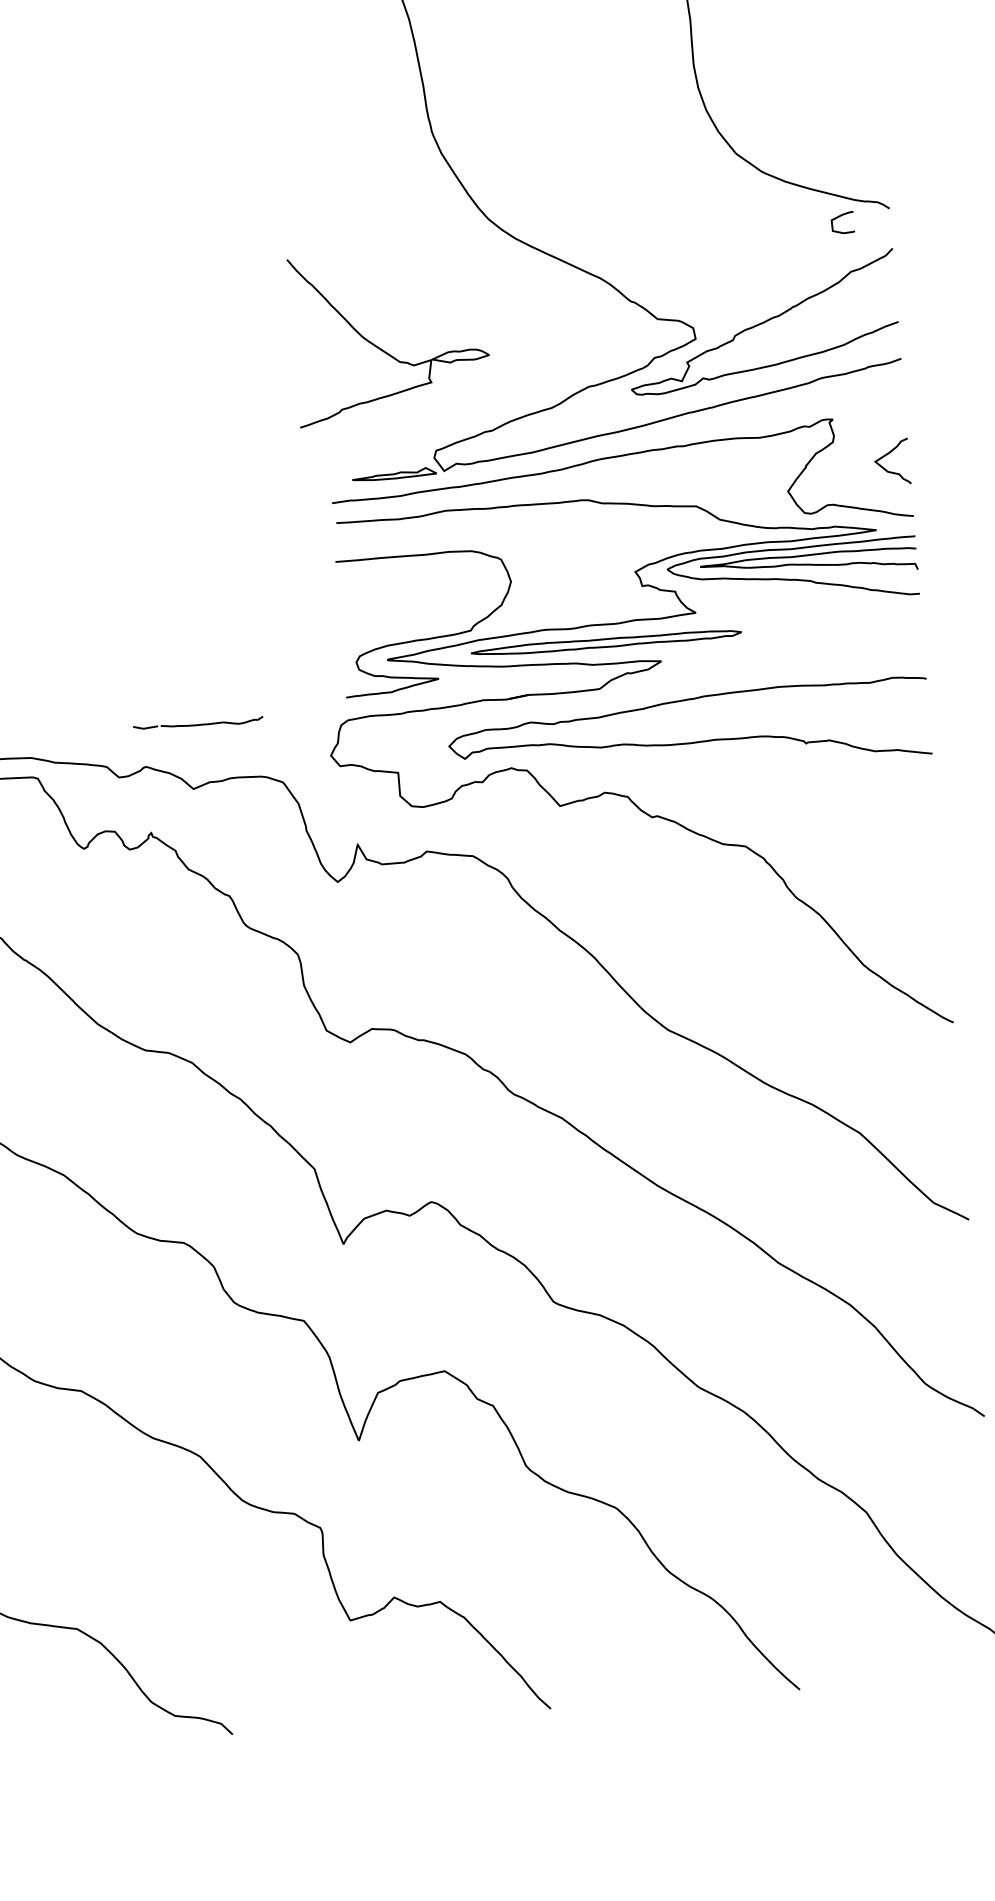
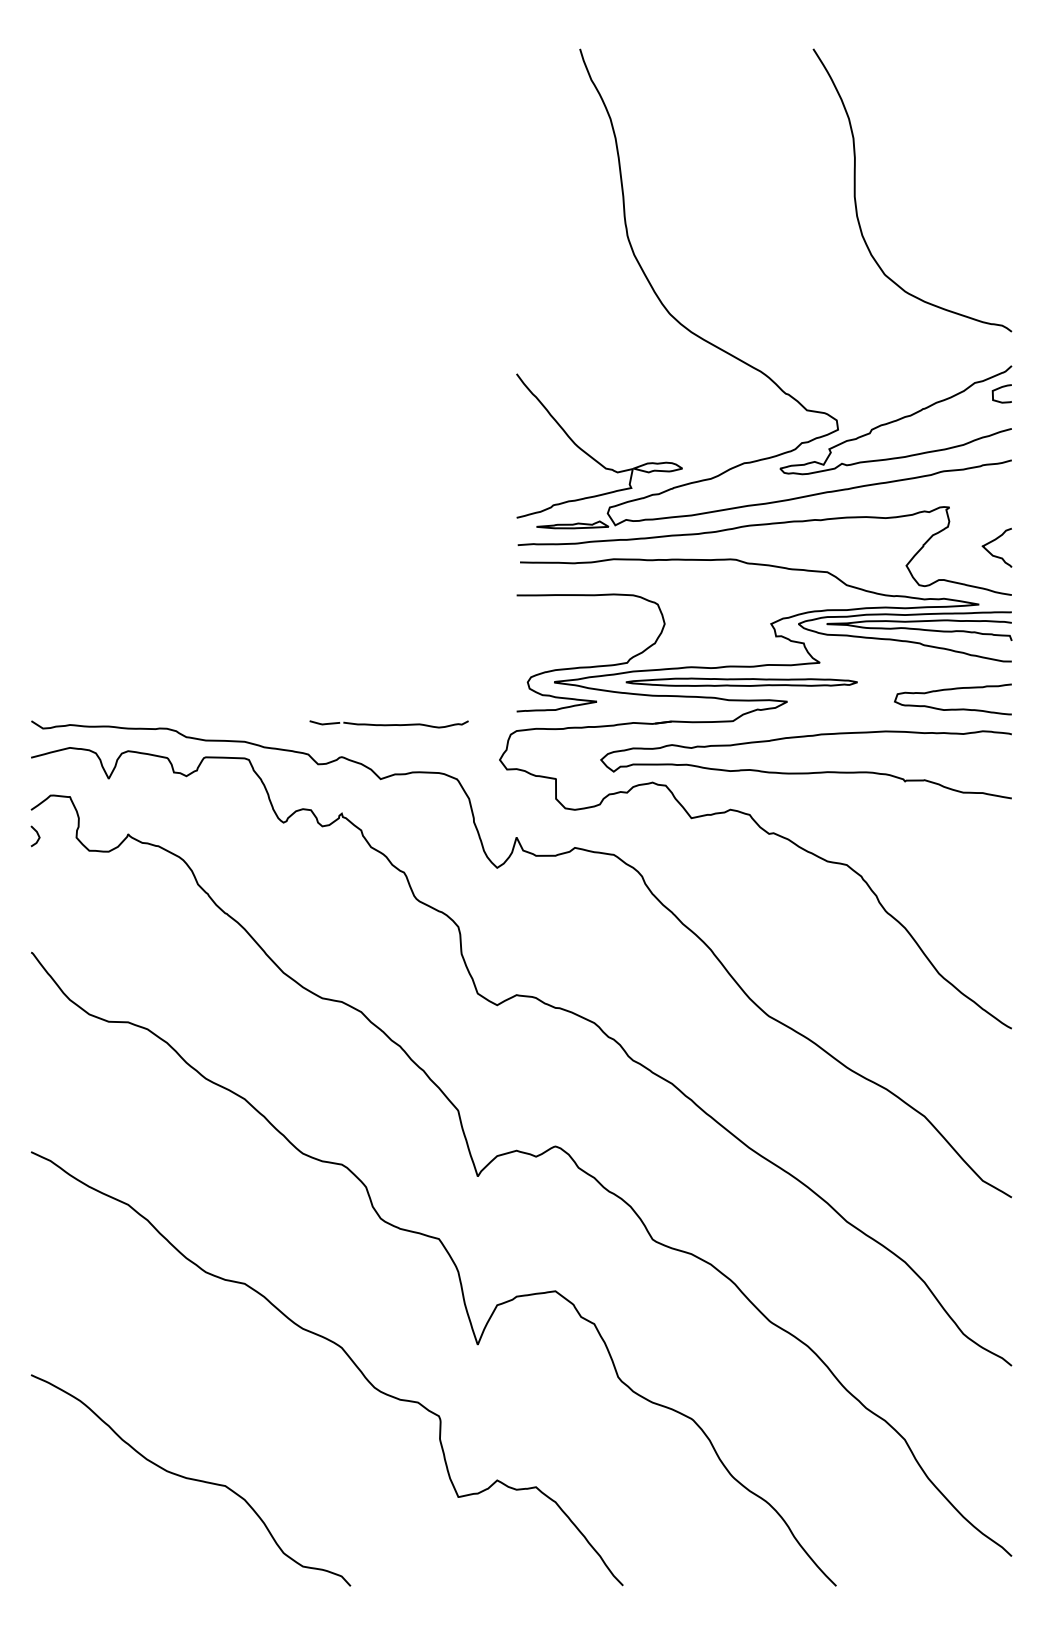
curve: (839, 218) -> (999, 389), moved
part: (383, 349) -> (592, 456), moved
curve: (854, 654) -> (952, 708), added
part: (197, 724) -> (388, 724), size x1.43

